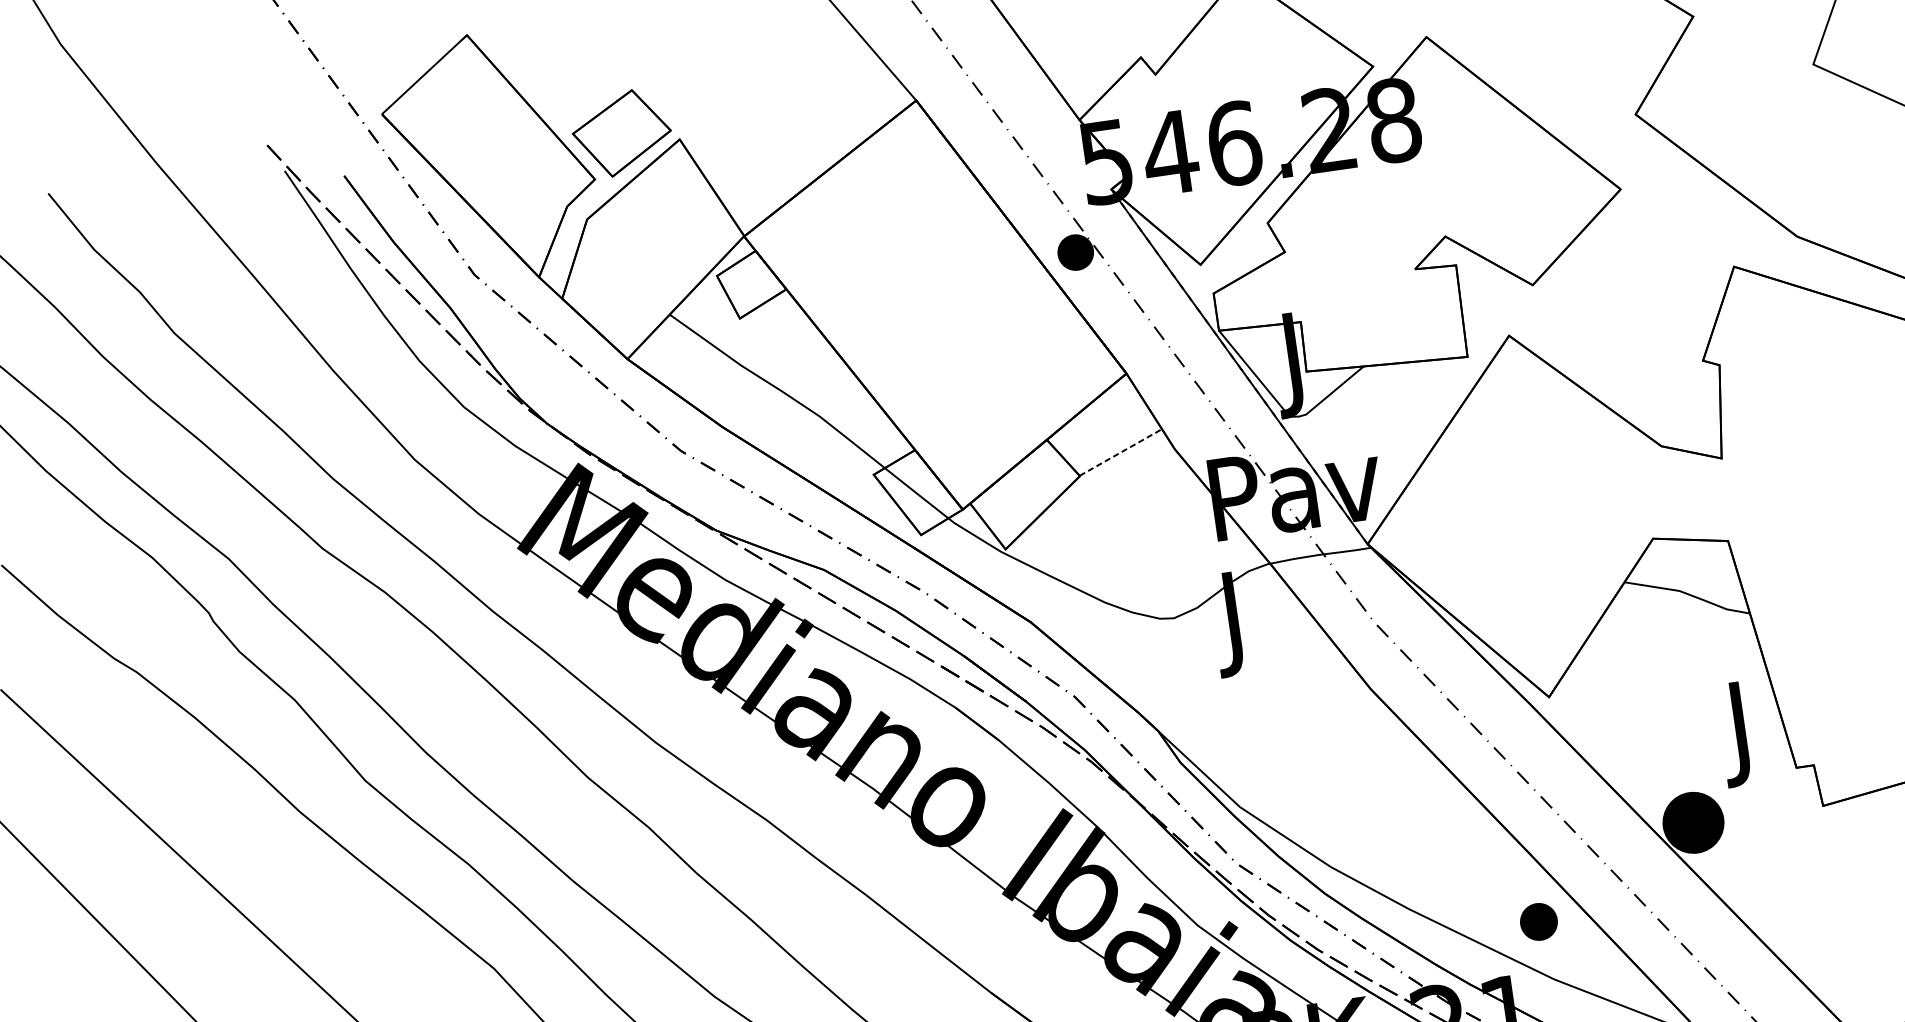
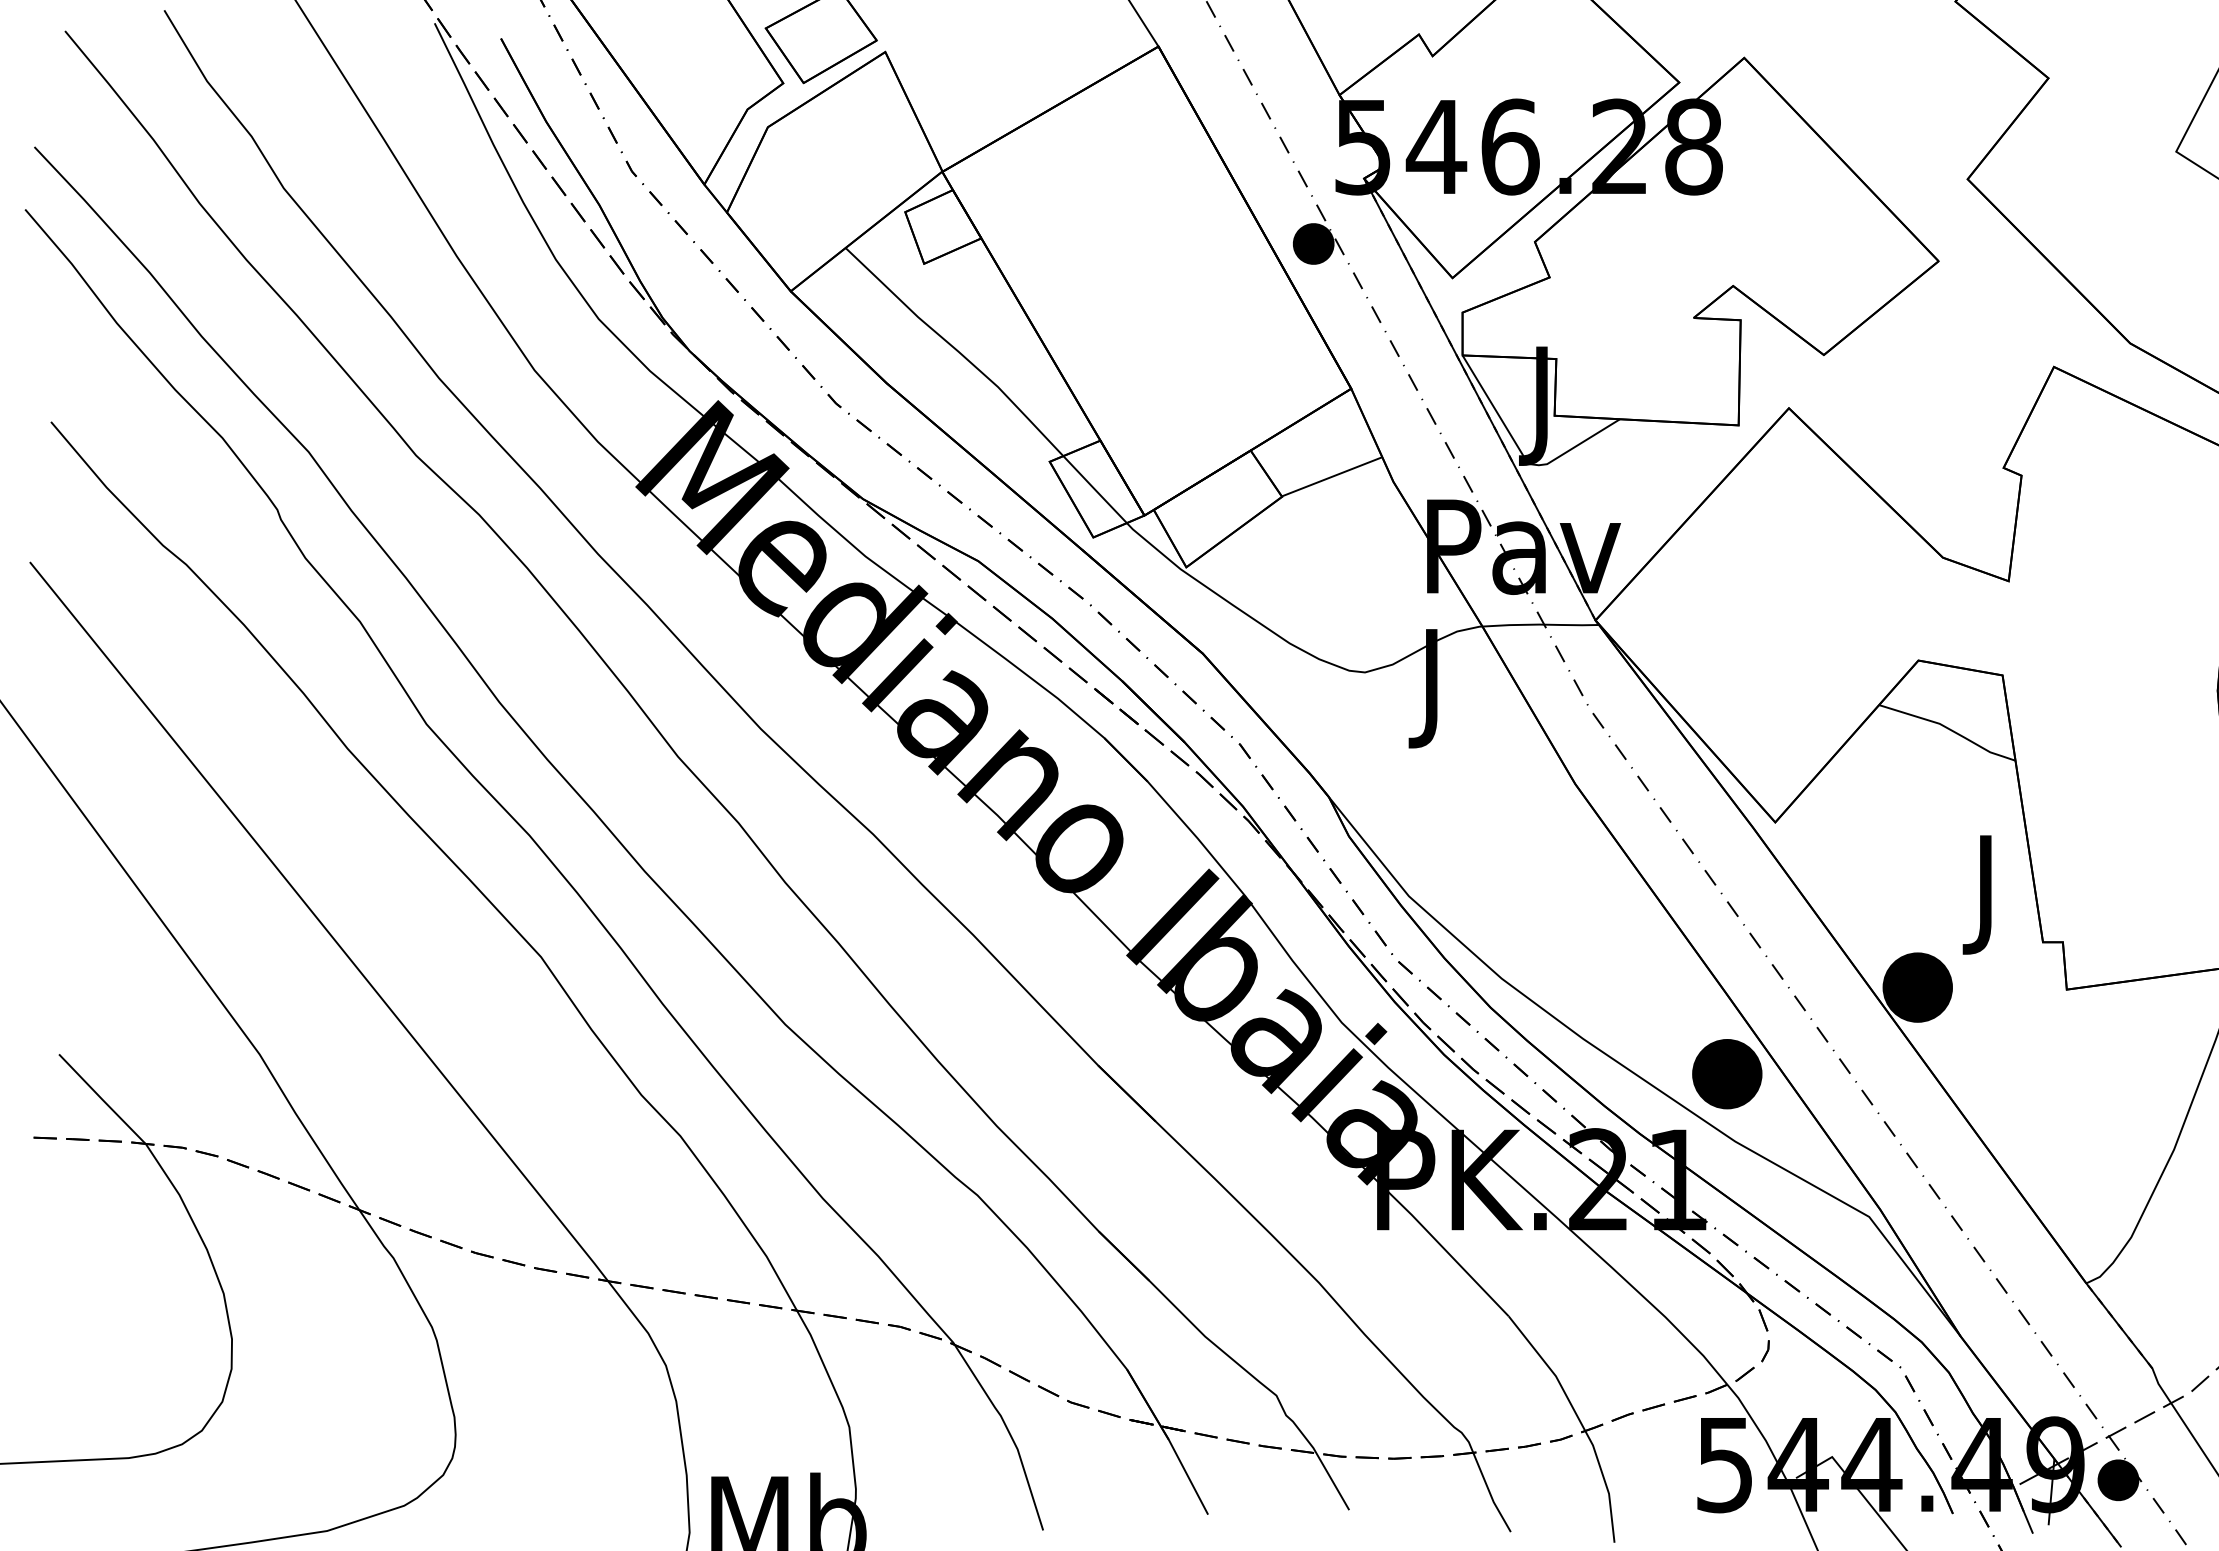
line: (1121, 452) -> (1332, 476), dashed -> solid
part: (1539, 922) -> (1727, 1074), size x1.67

